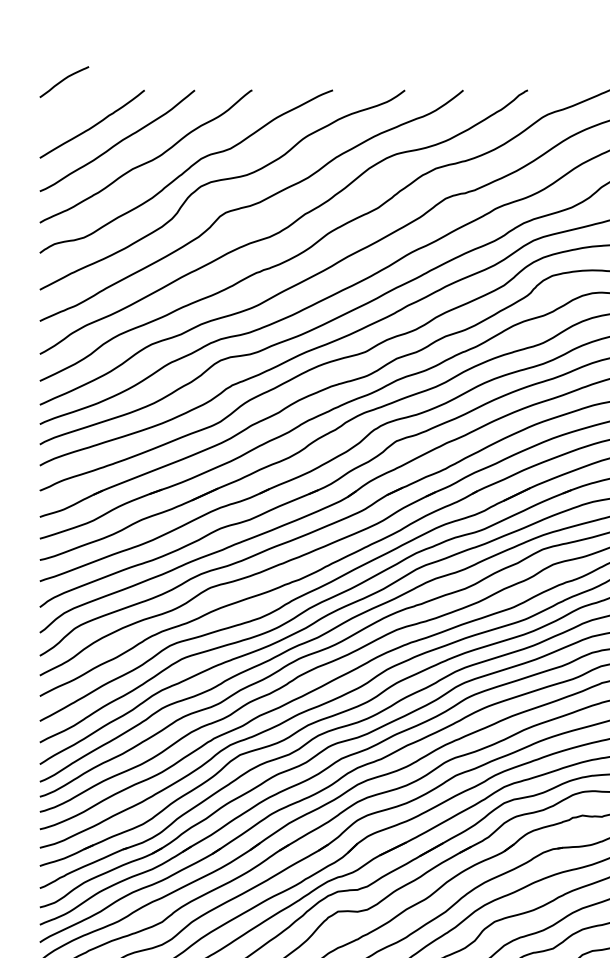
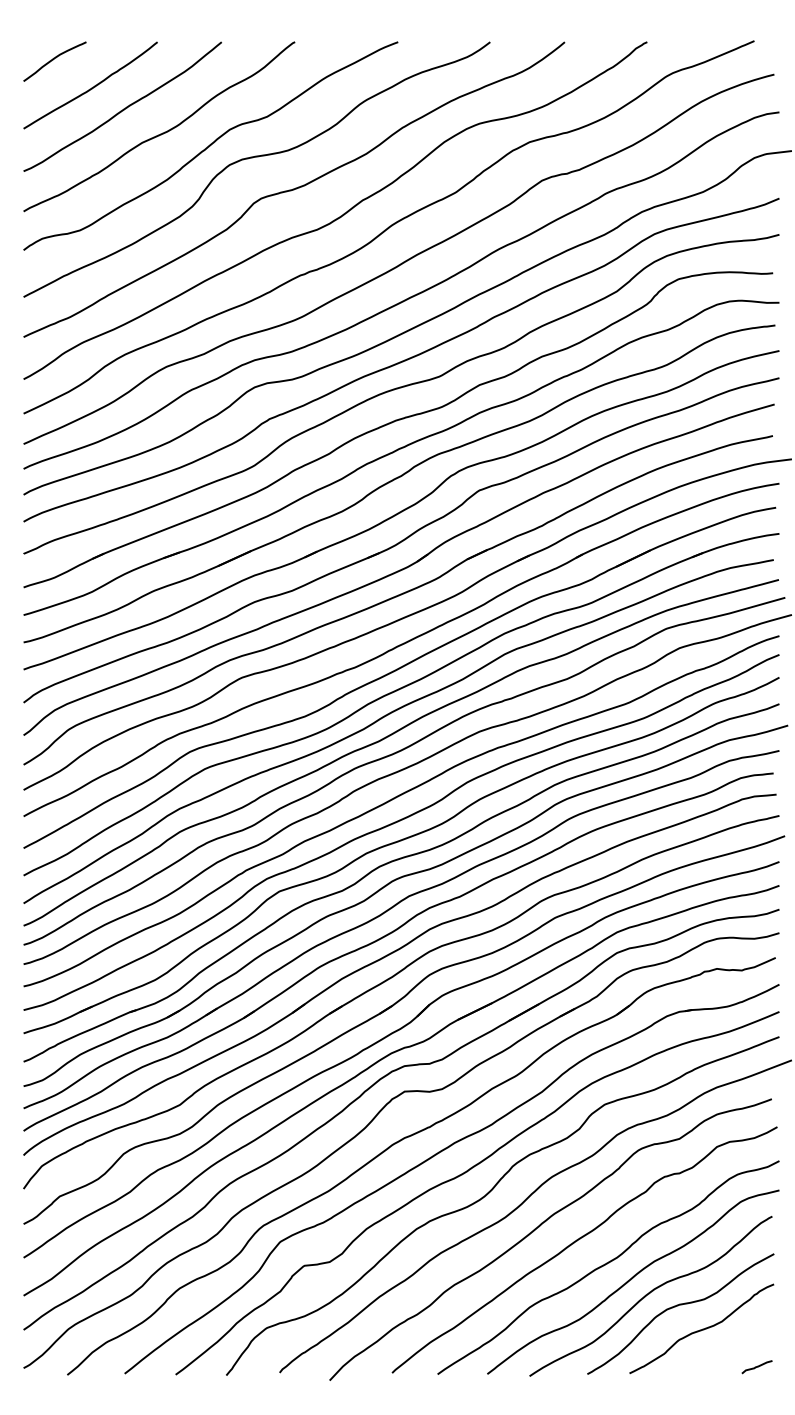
curve: (63, 81) -> (53, 60), moved

